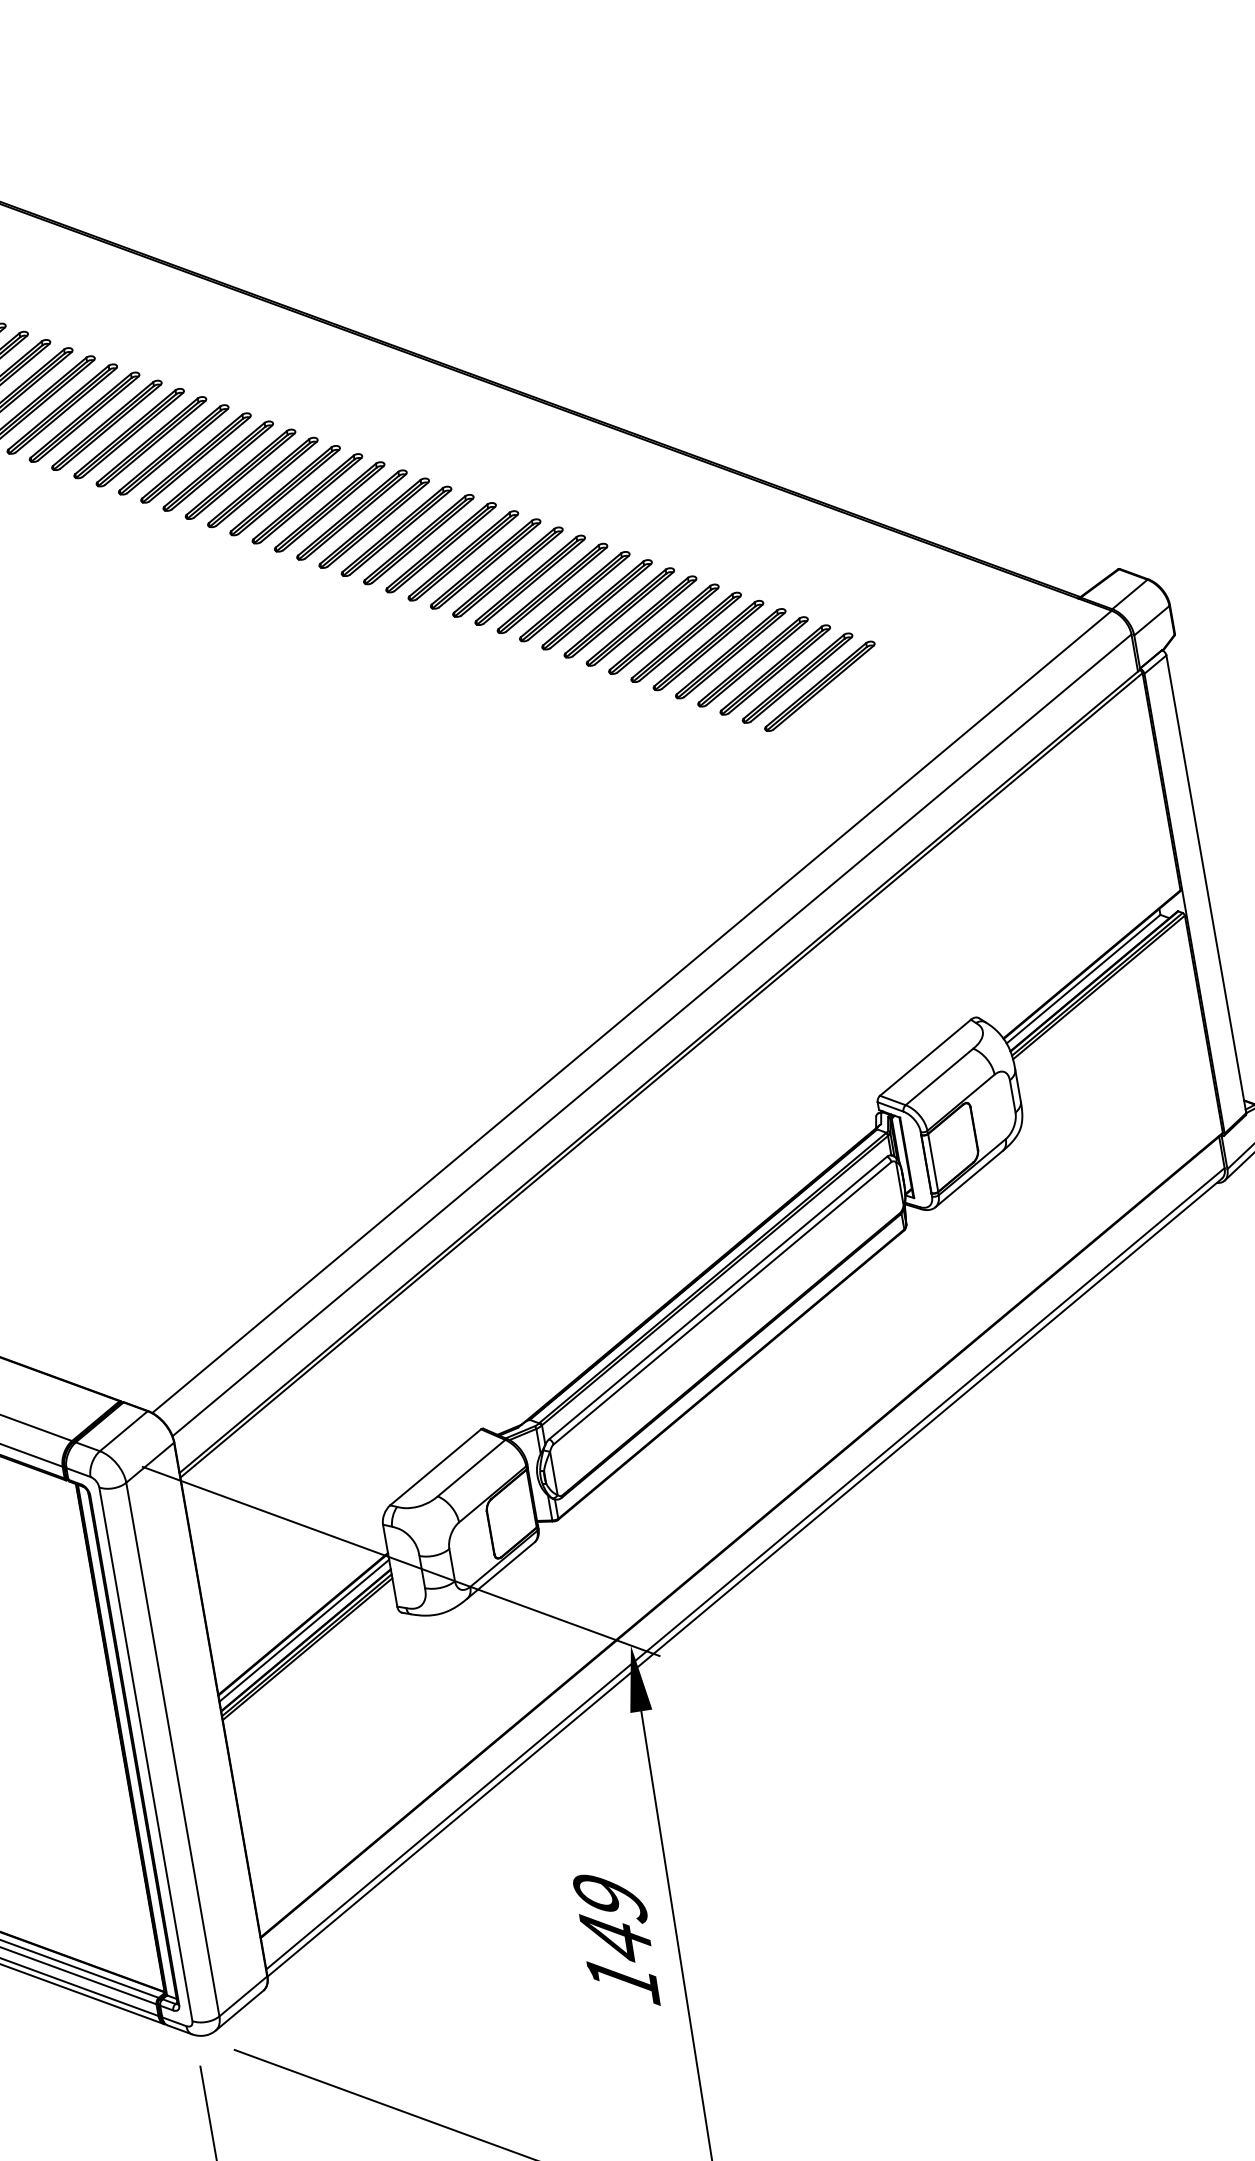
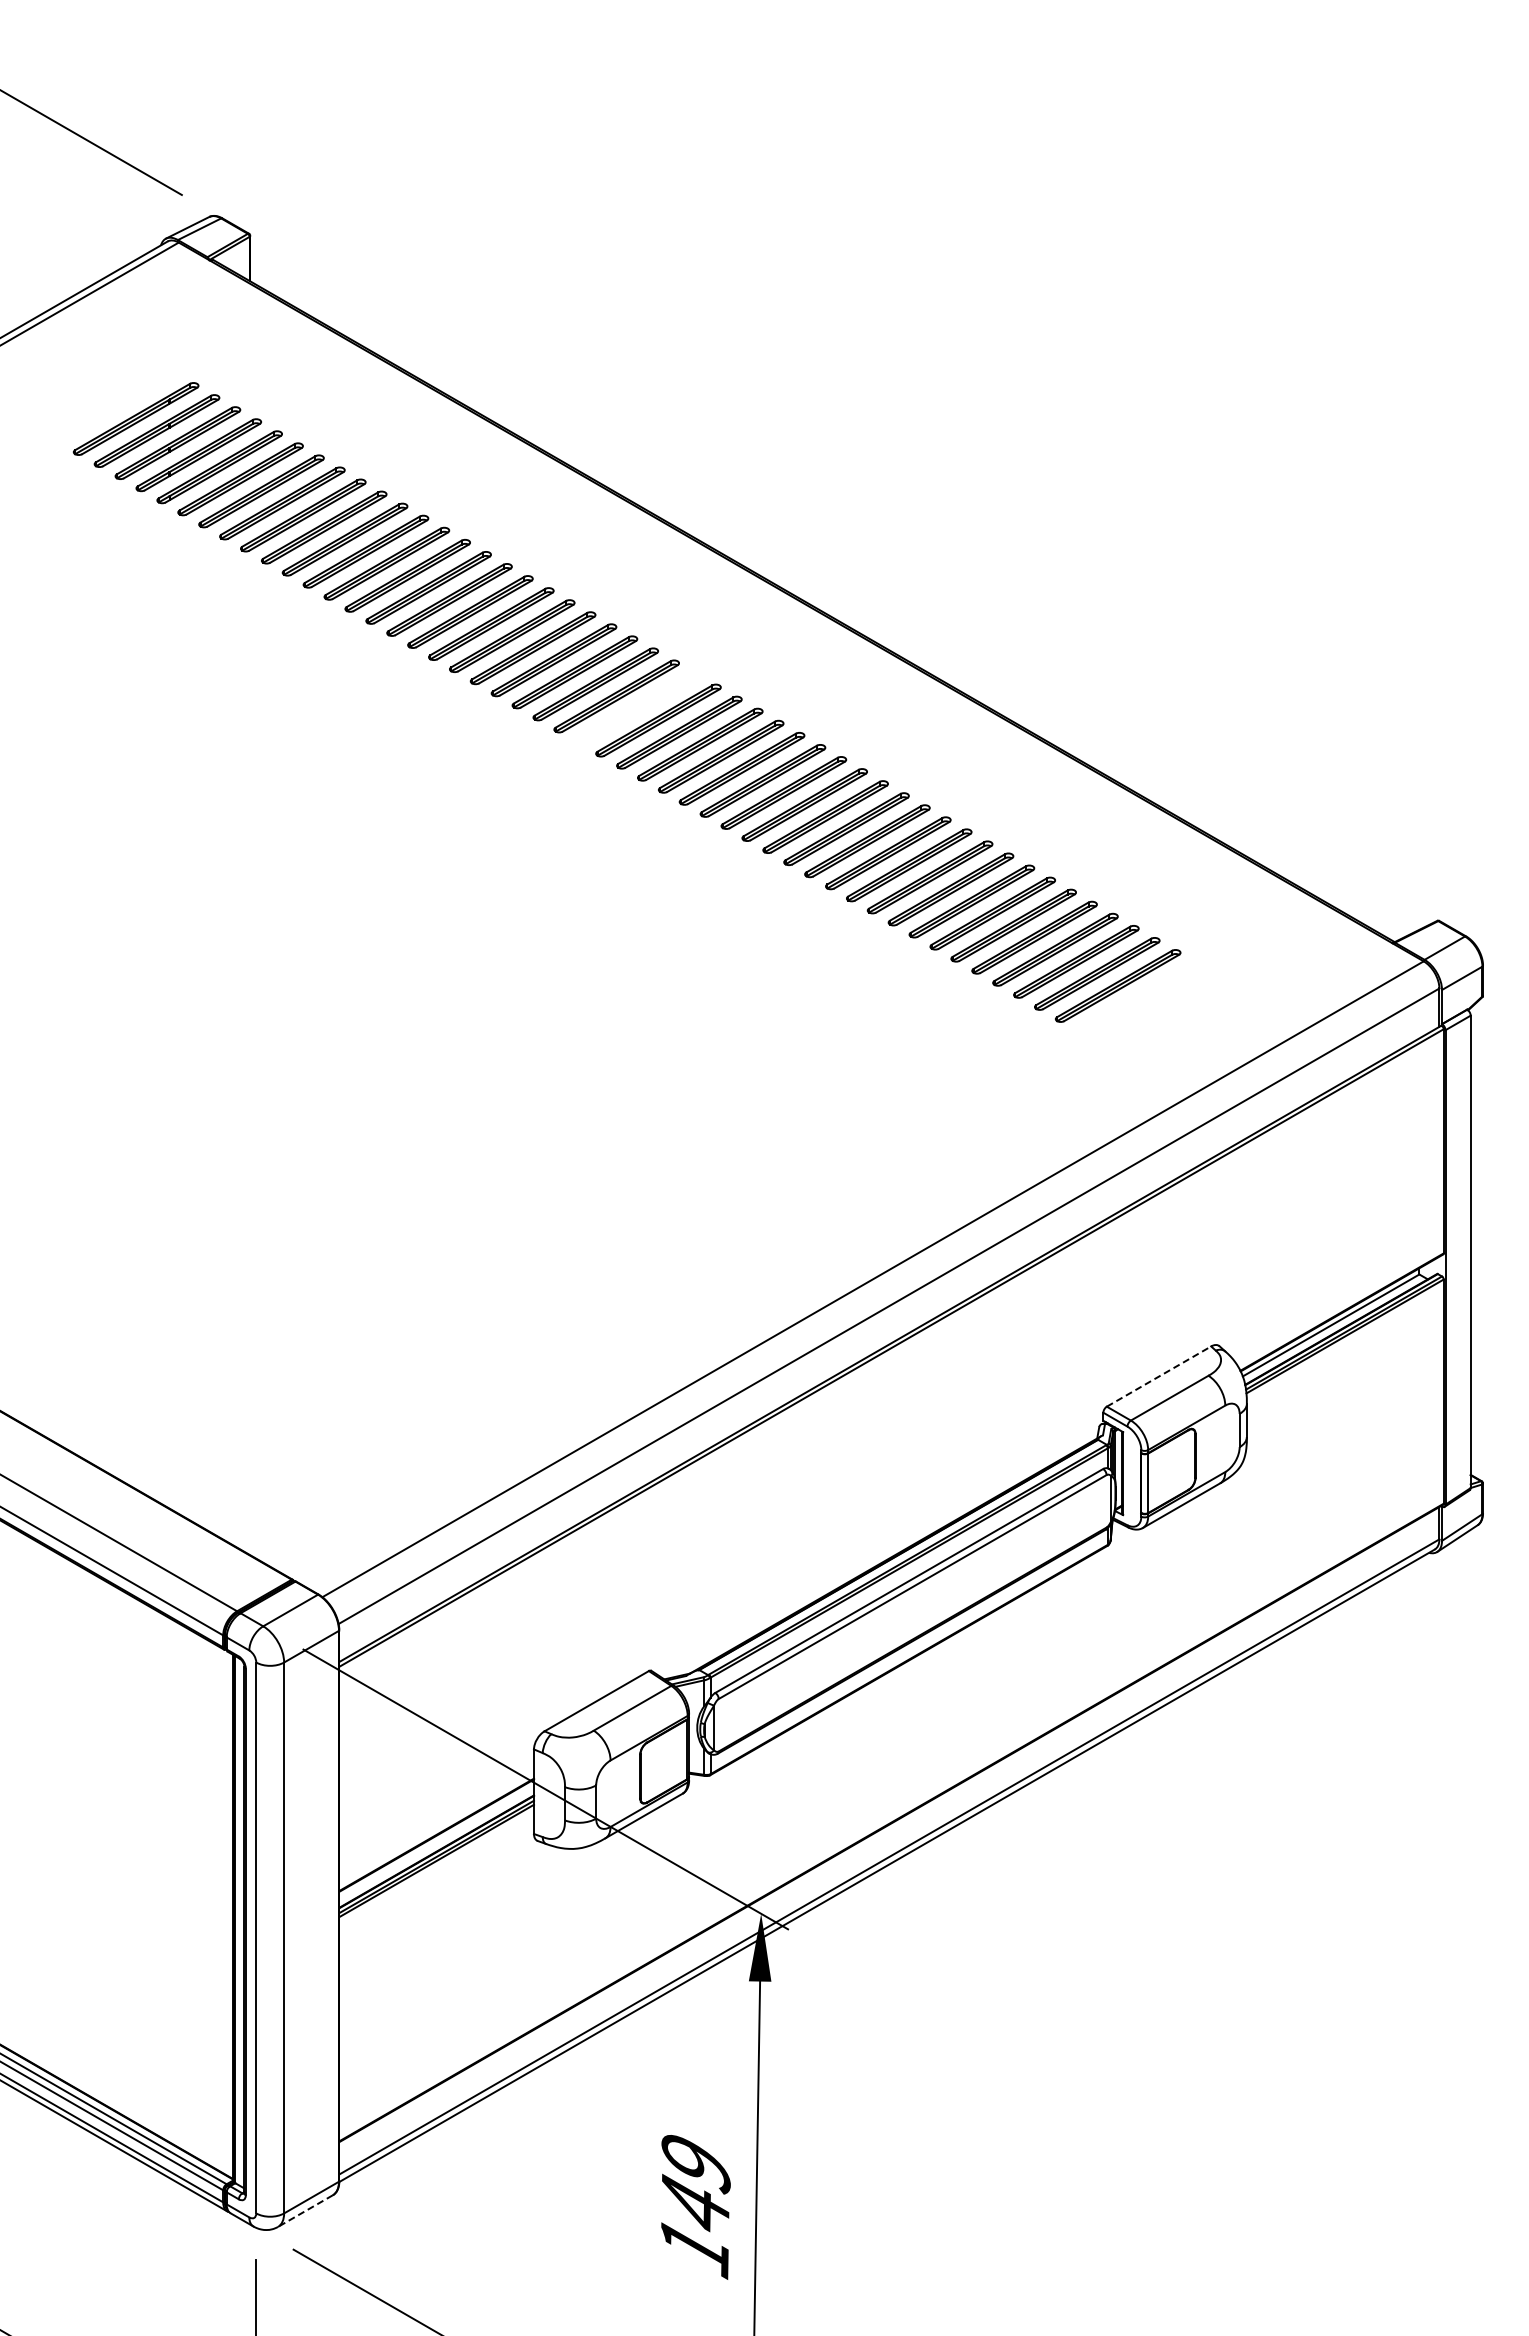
part: (307, 498) -> (637, 708), removed
line: (925, 1057) -> (1159, 1376), solid -> dashed
line: (304, 1630) -> (436, 1841), removed
line: (239, 2010) -> (305, 2211), solid -> dashed

